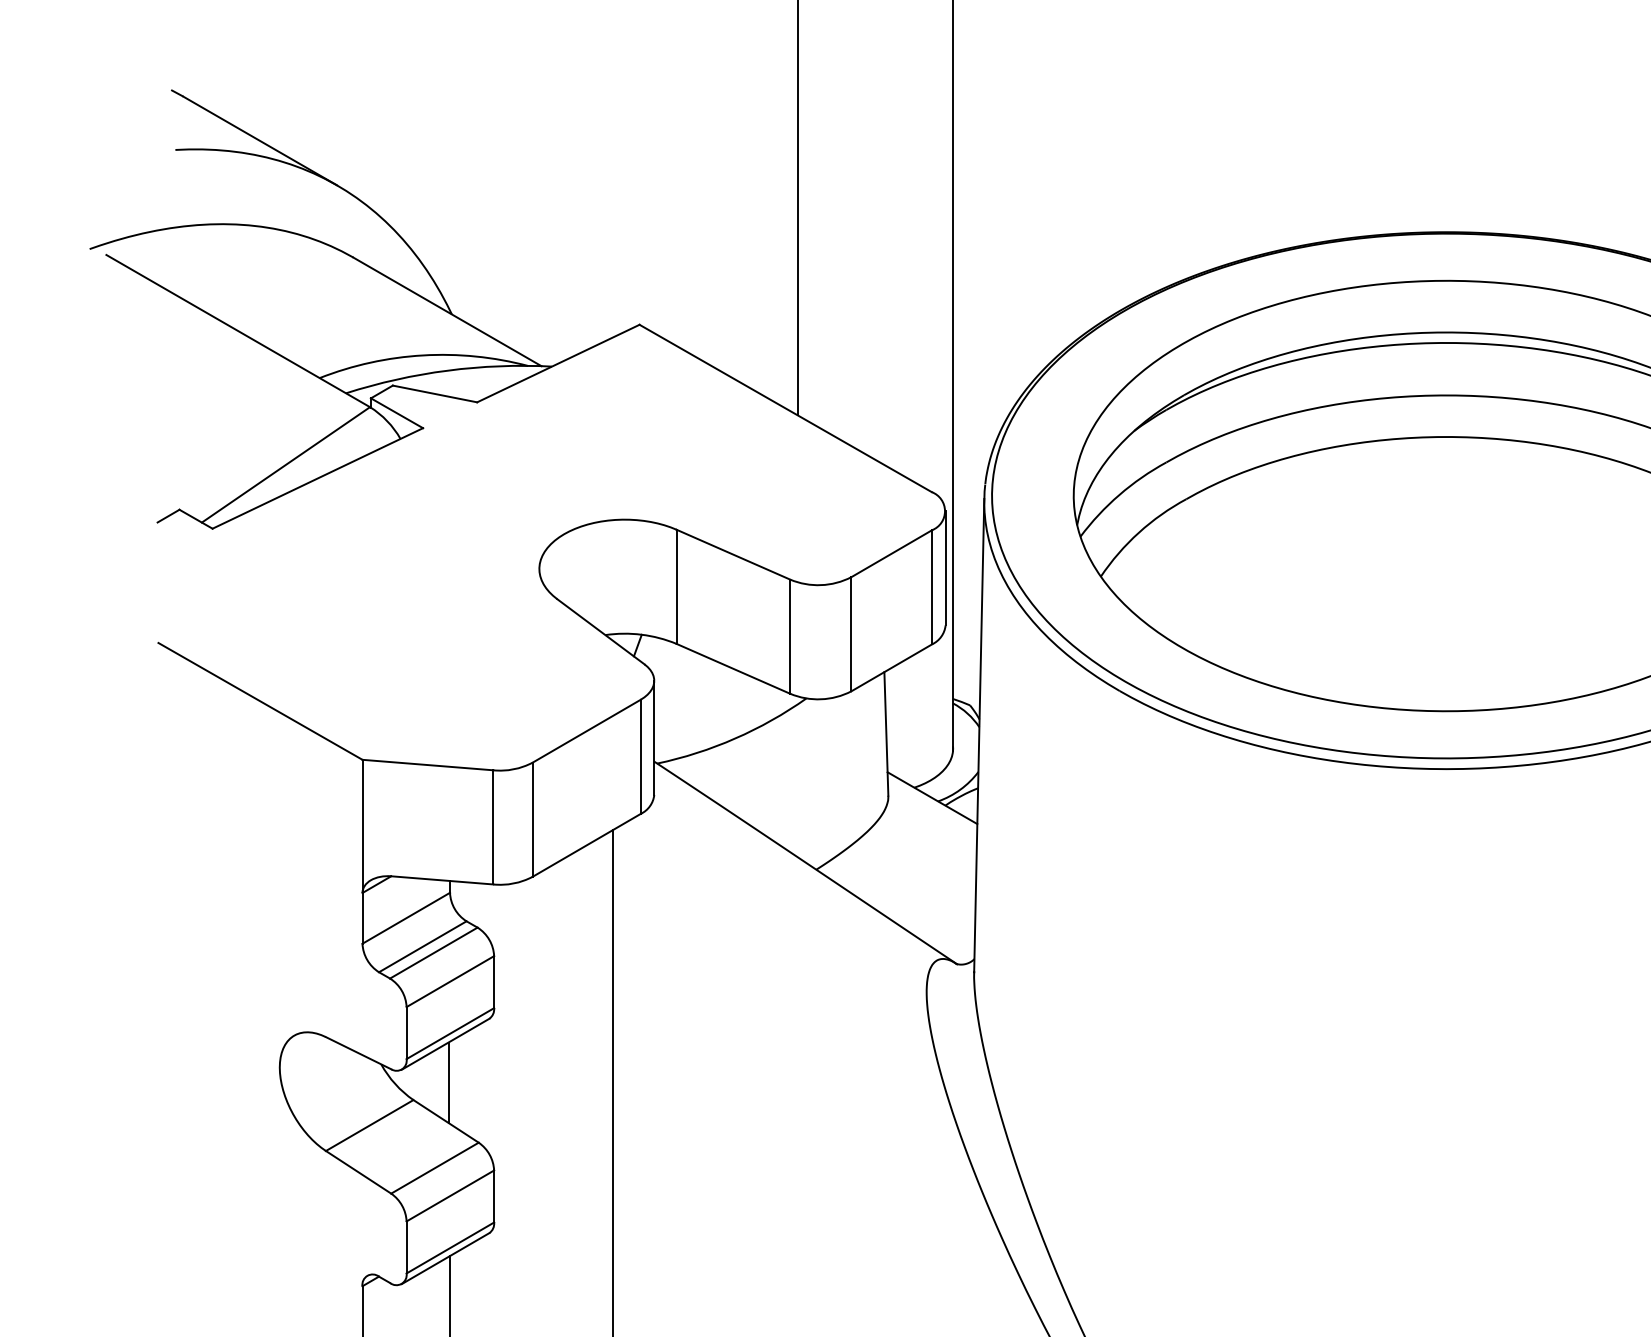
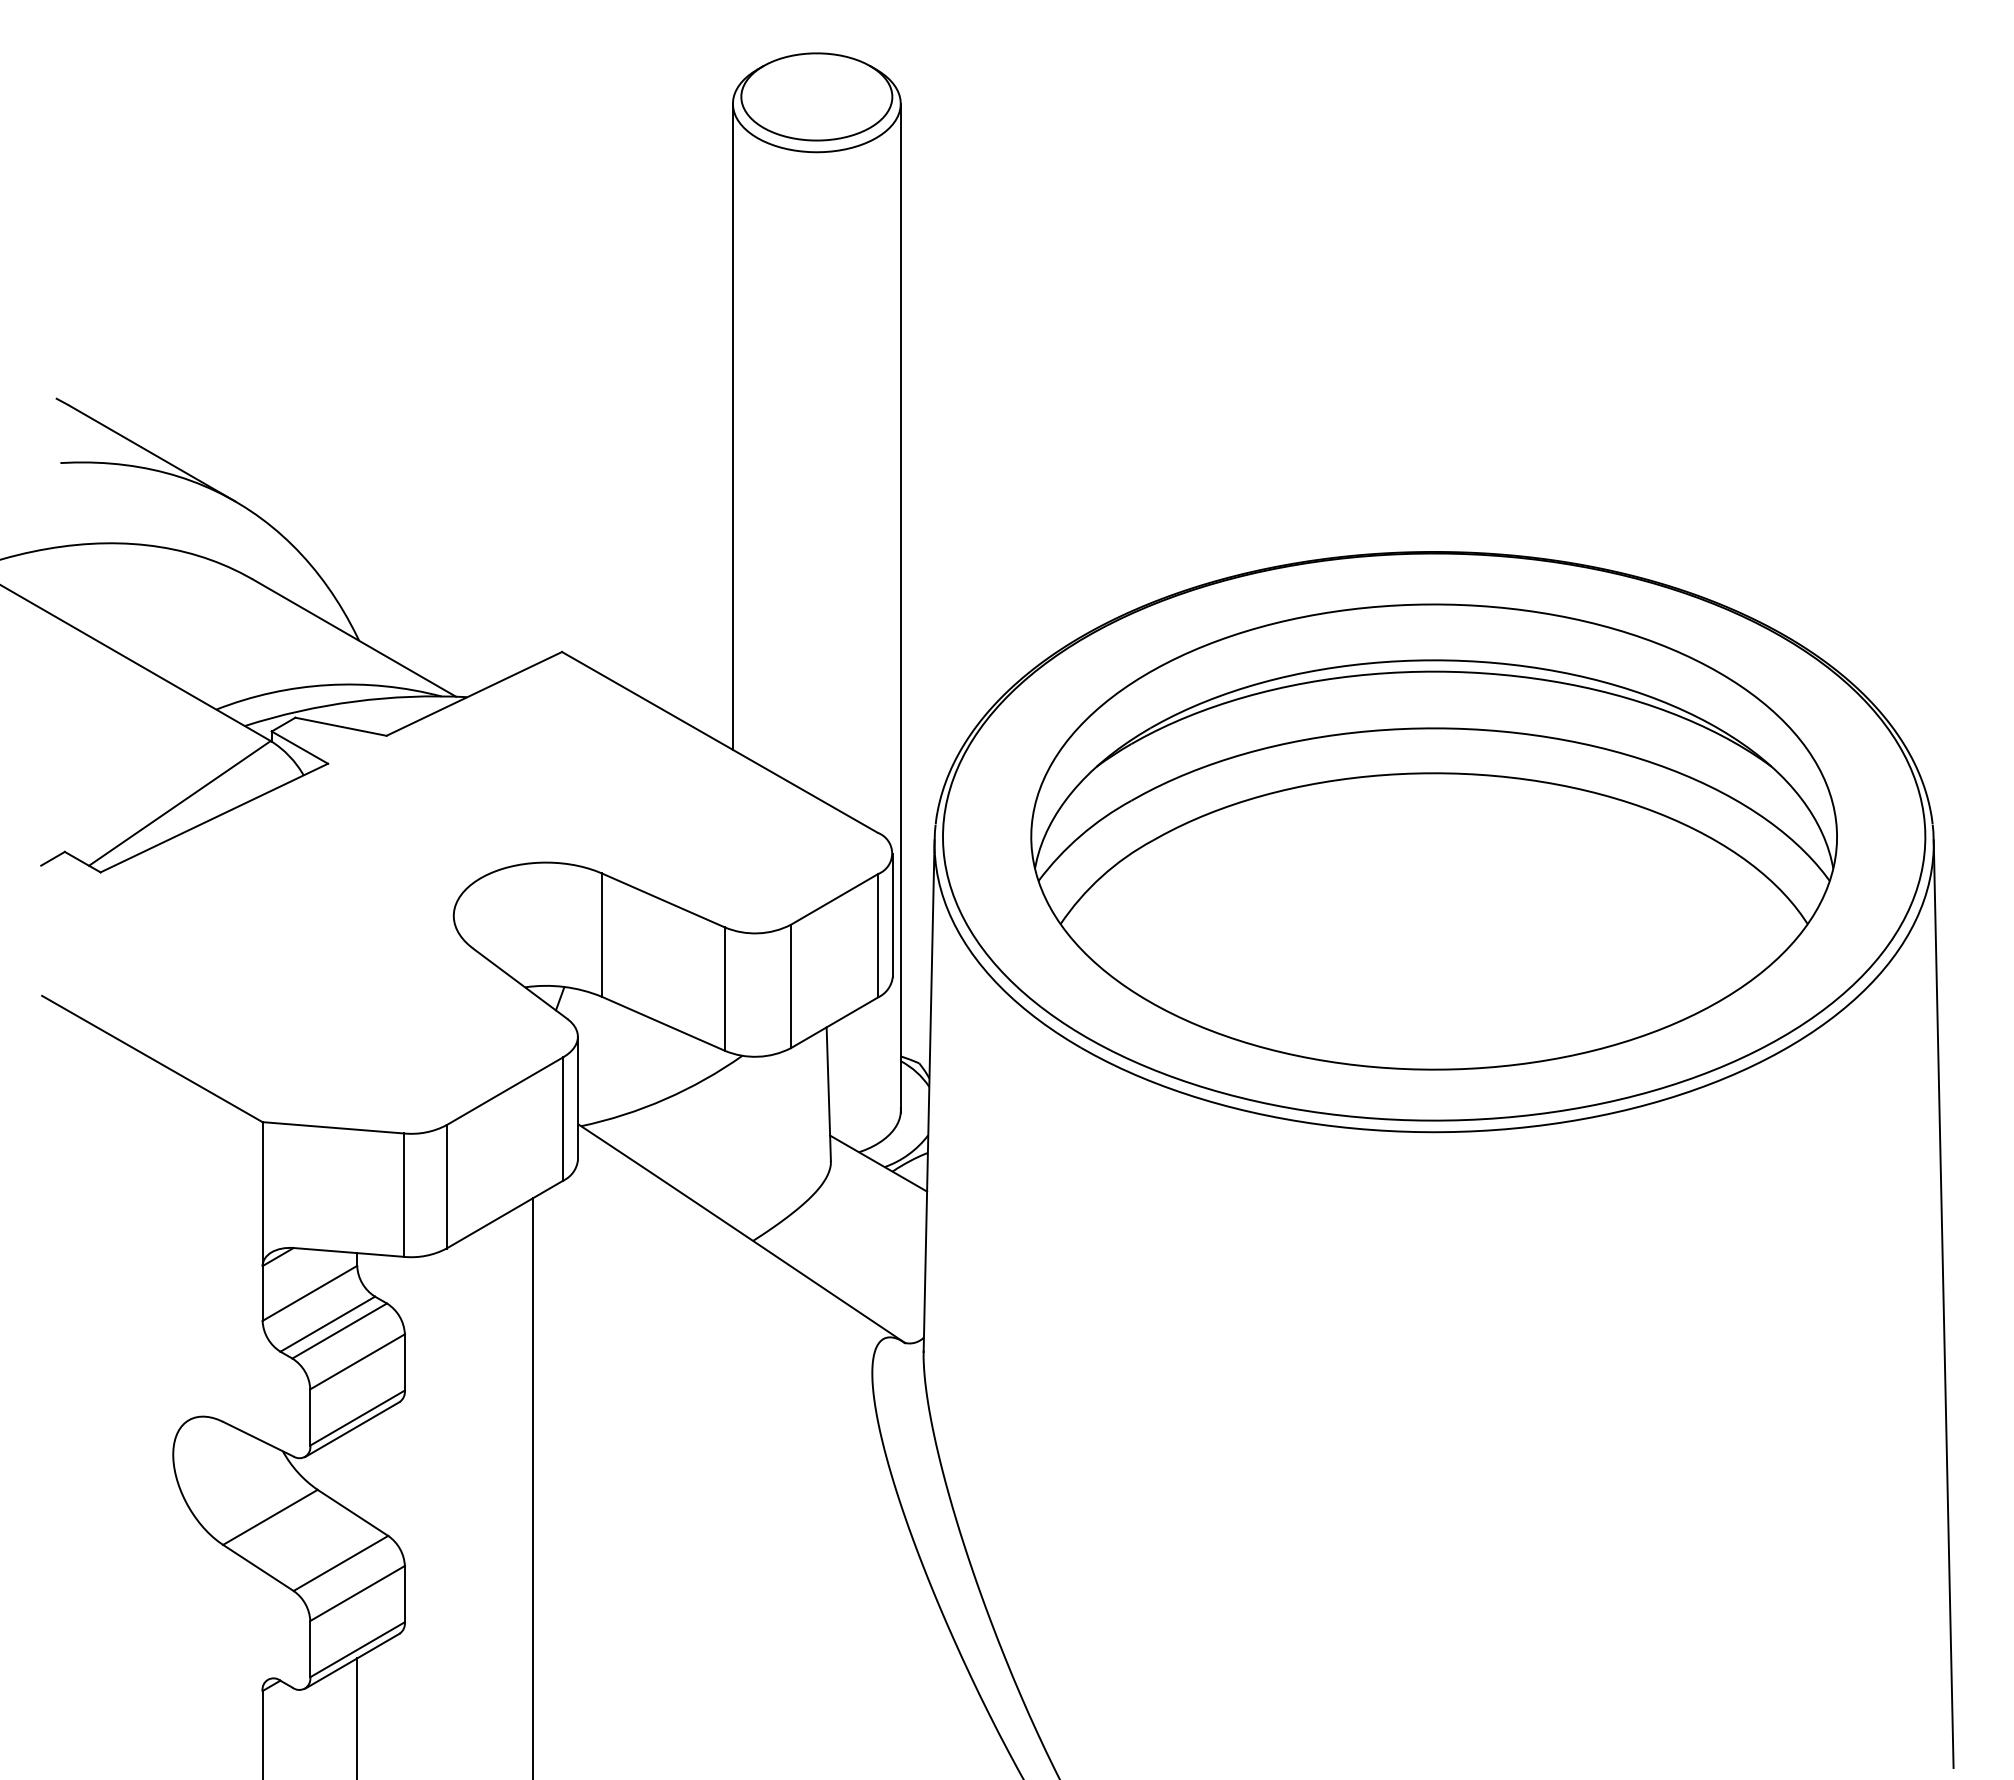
line: (448, 1082) -> (355, 1470), removed

